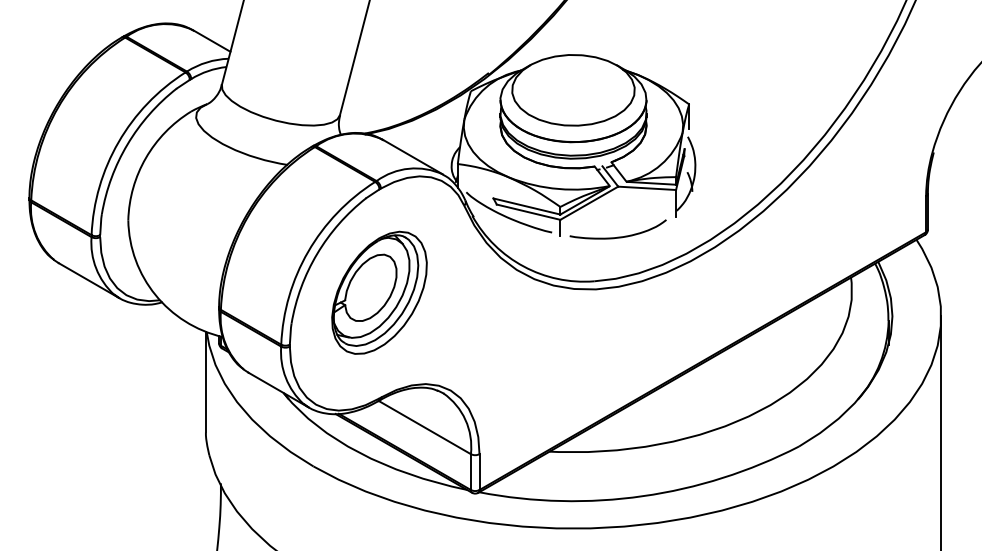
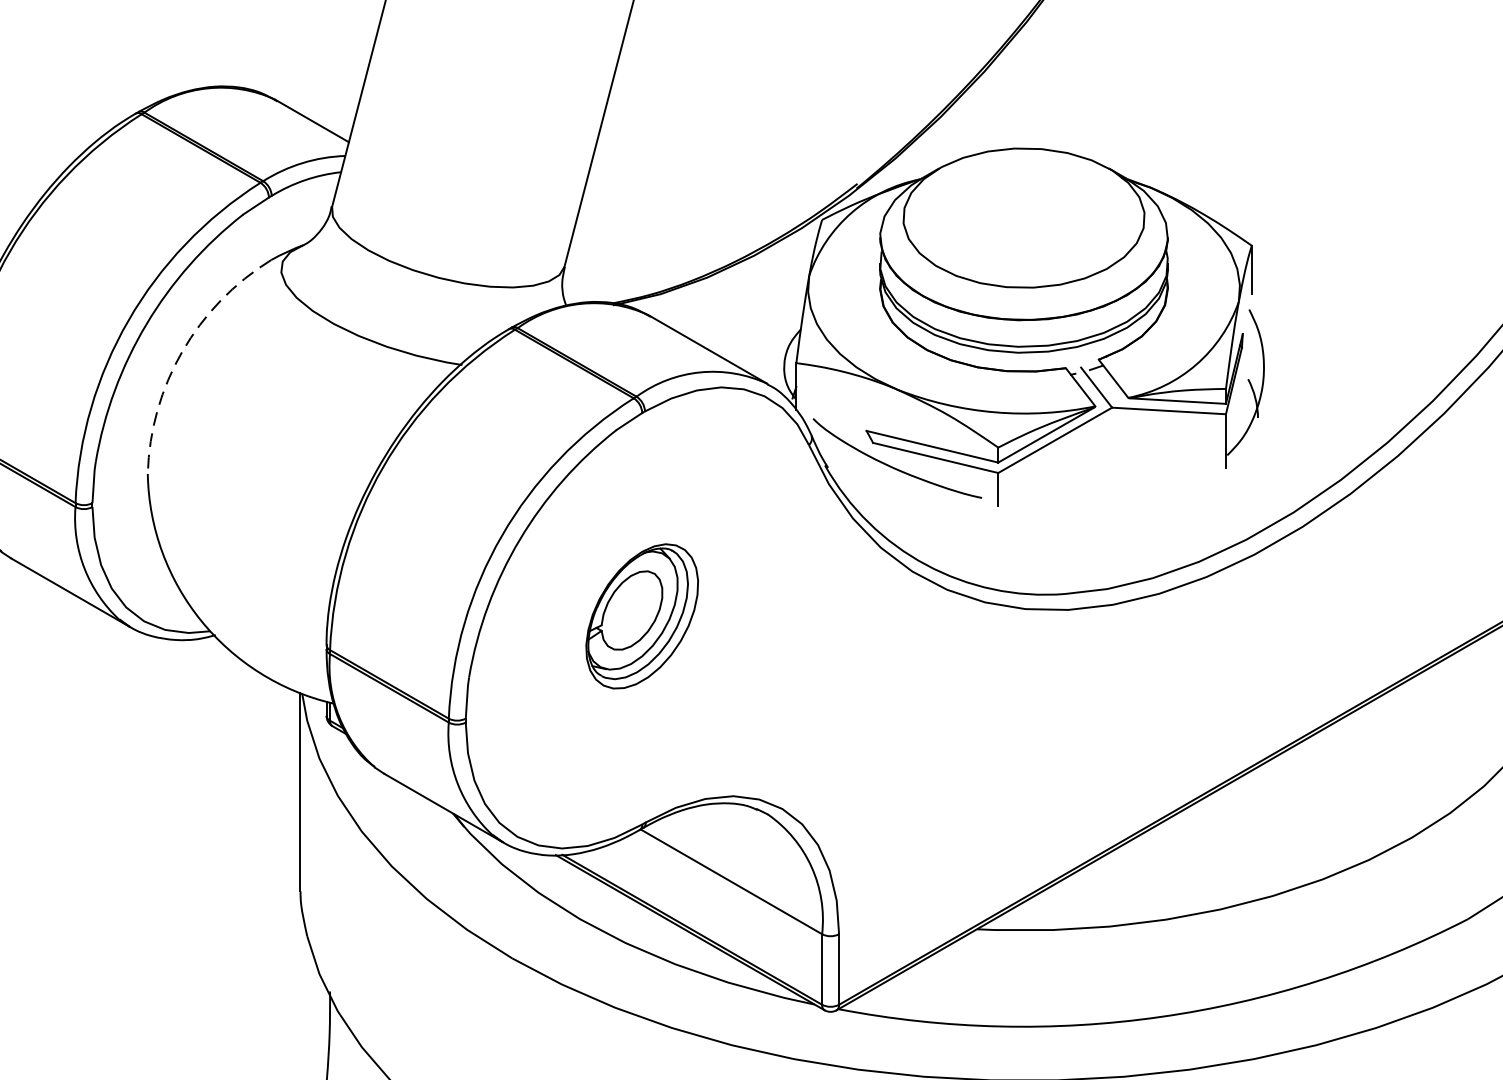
arc: (145, 158) -> (181, 352), solid -> dashed
curve: (617, 236) -> (1110, 505), removed
part: (379, 292) -> (642, 615), size x0.6

